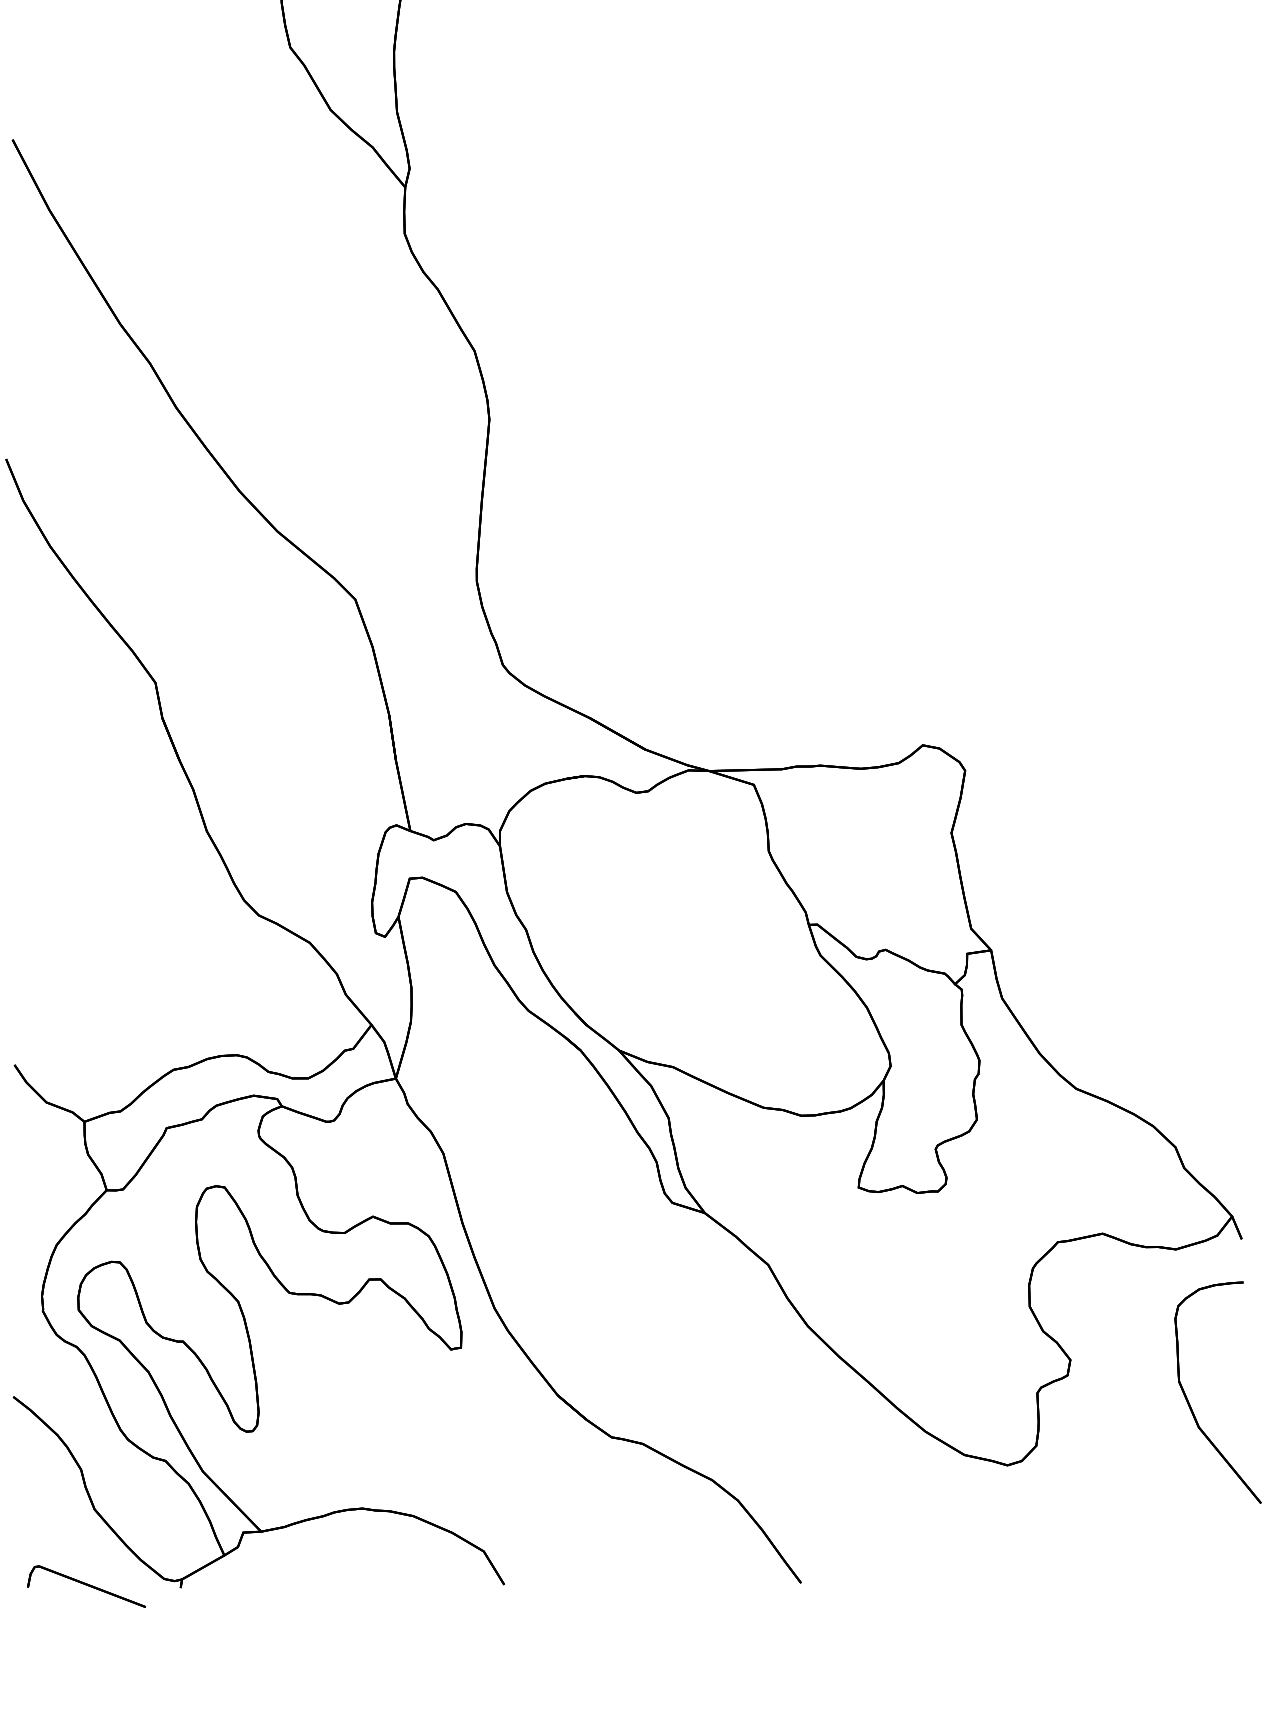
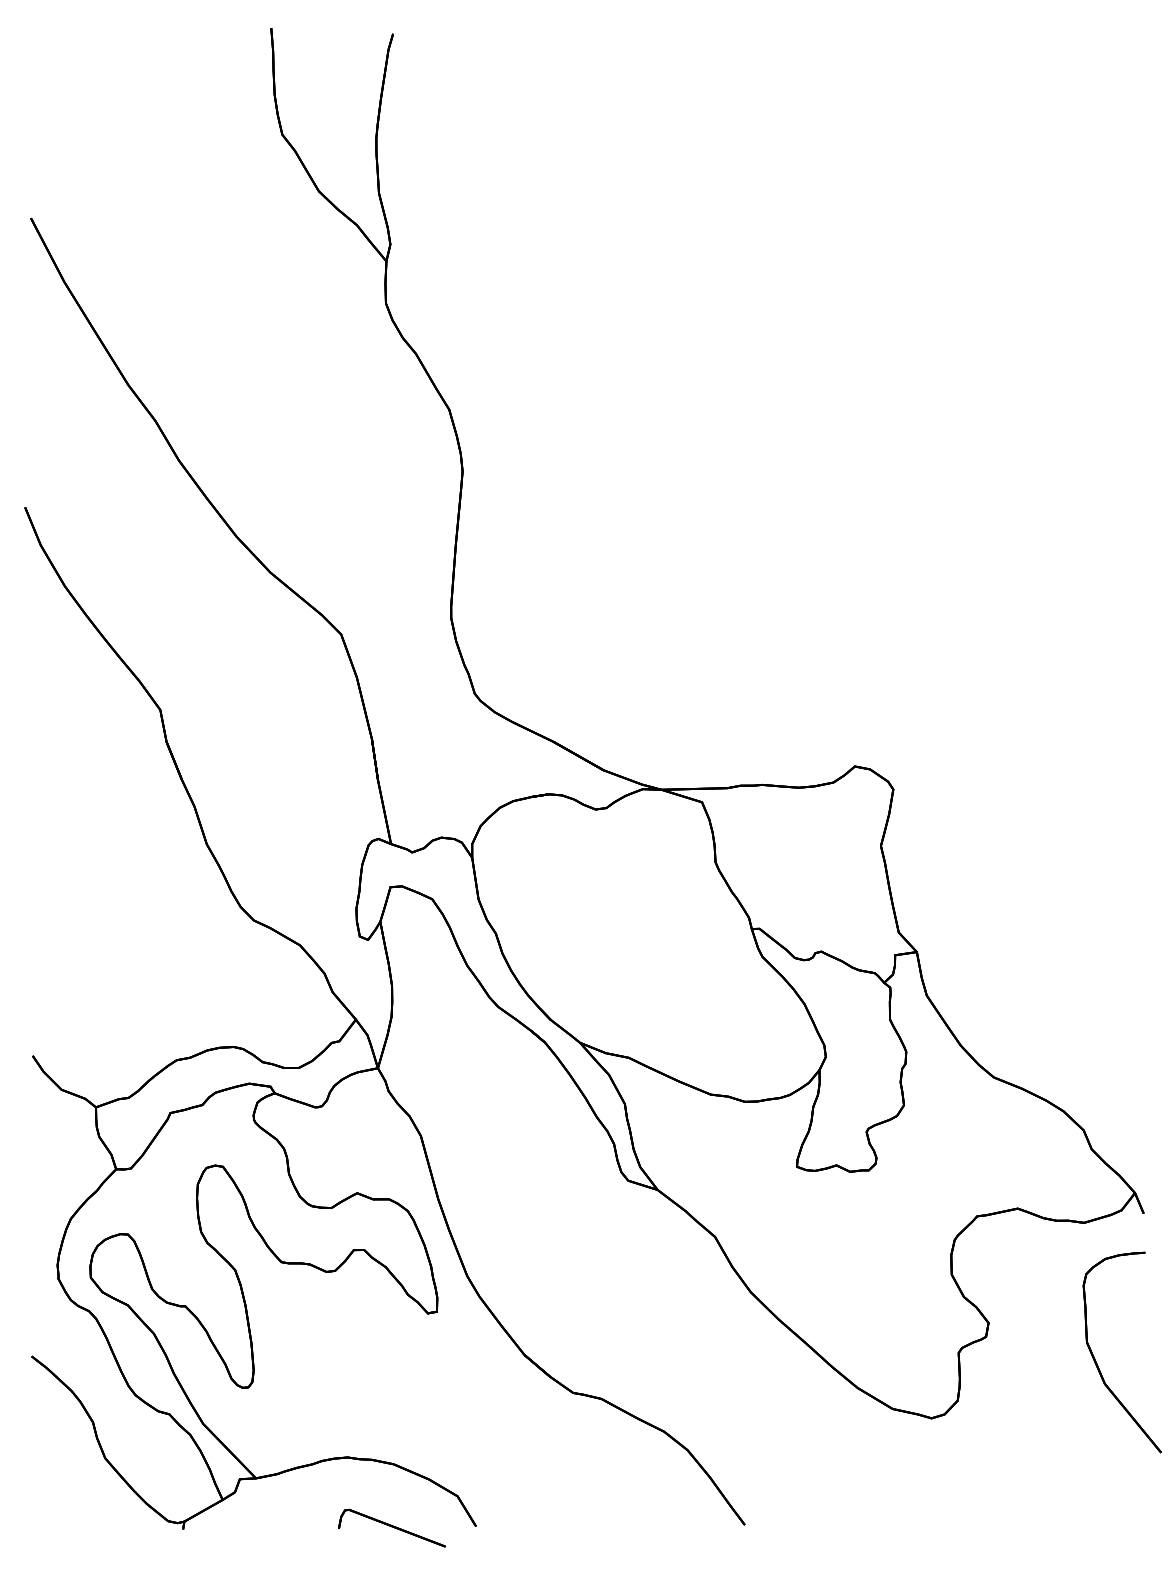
part: (86, 1585) -> (391, 1527), moved

